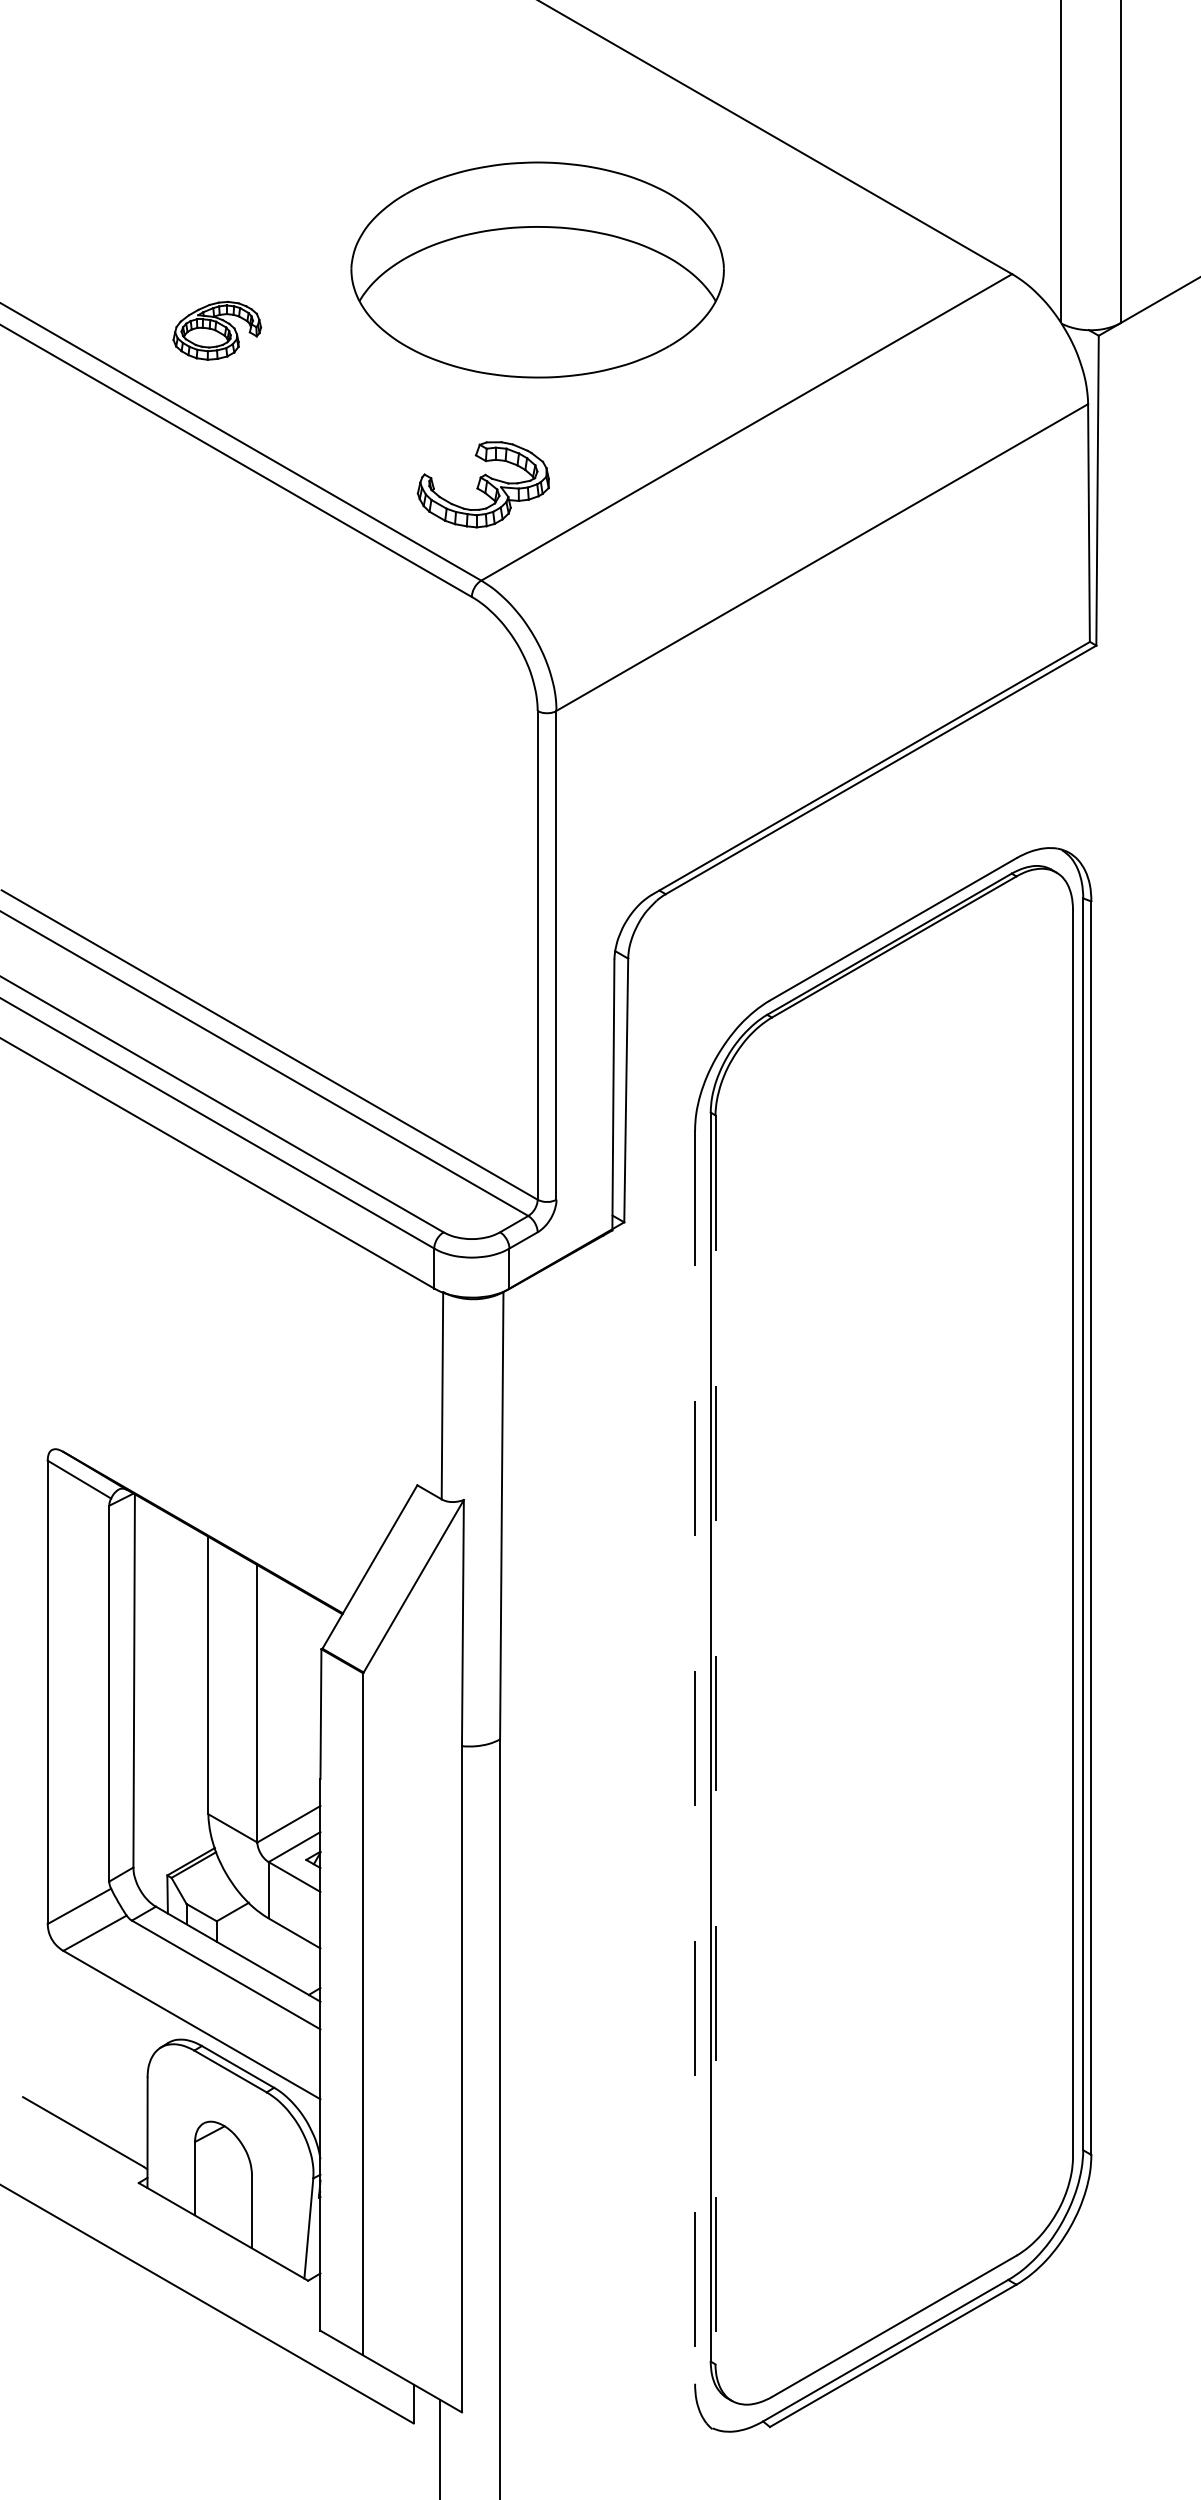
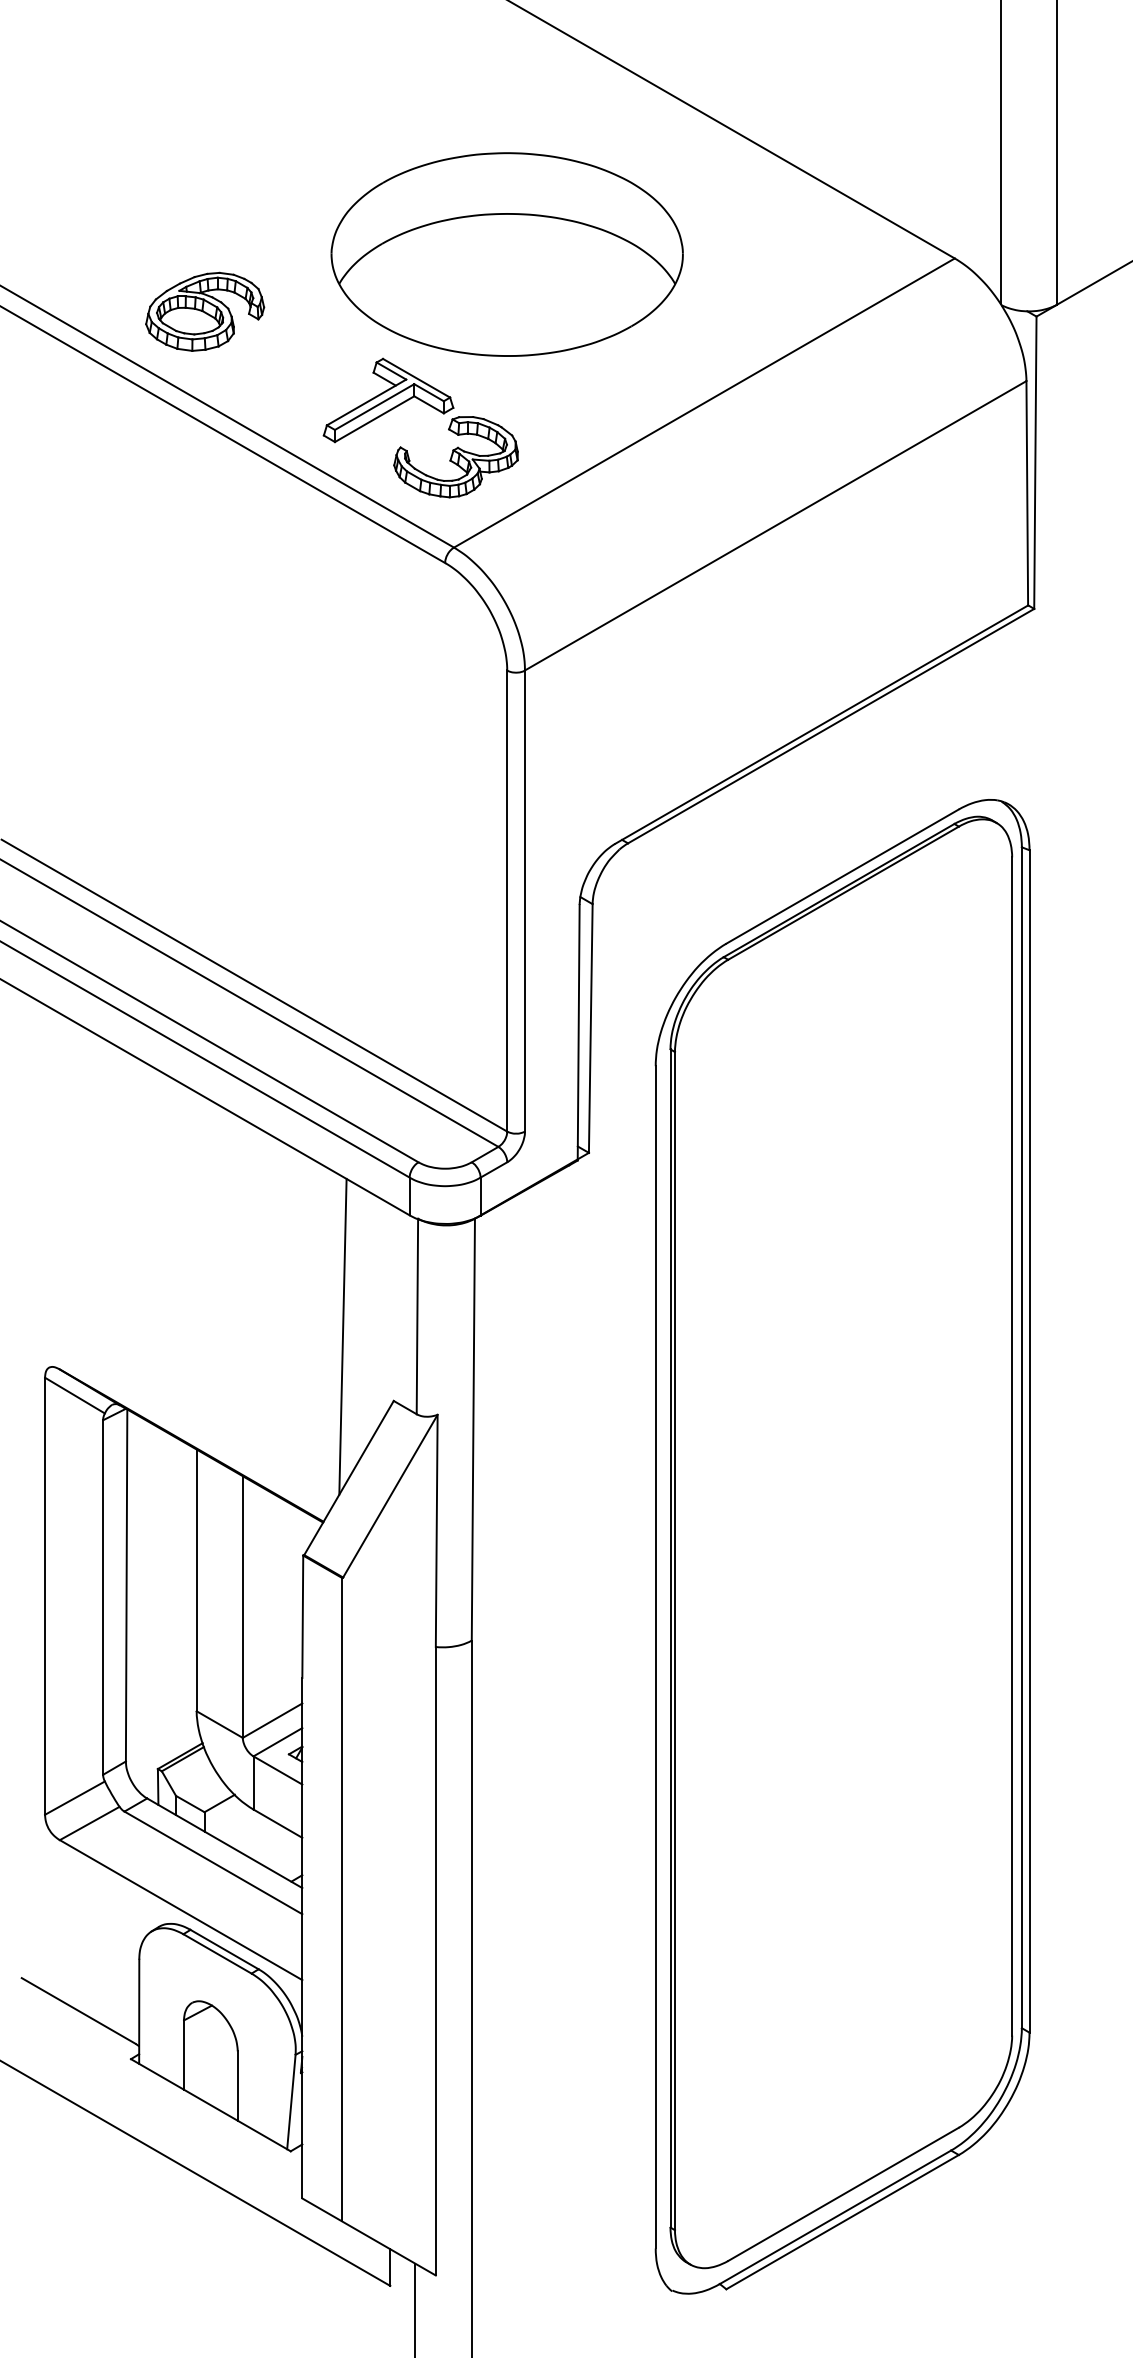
part: (216, 330) -> (204, 311), size x1.43
part: (411, 424) -> (388, 400), added
line: (363, 1416) -> (342, 1336), added
line: (715, 1739) -> (674, 1640), dashed -> solid
line: (695, 1757) -> (656, 1657), dashed -> solid

